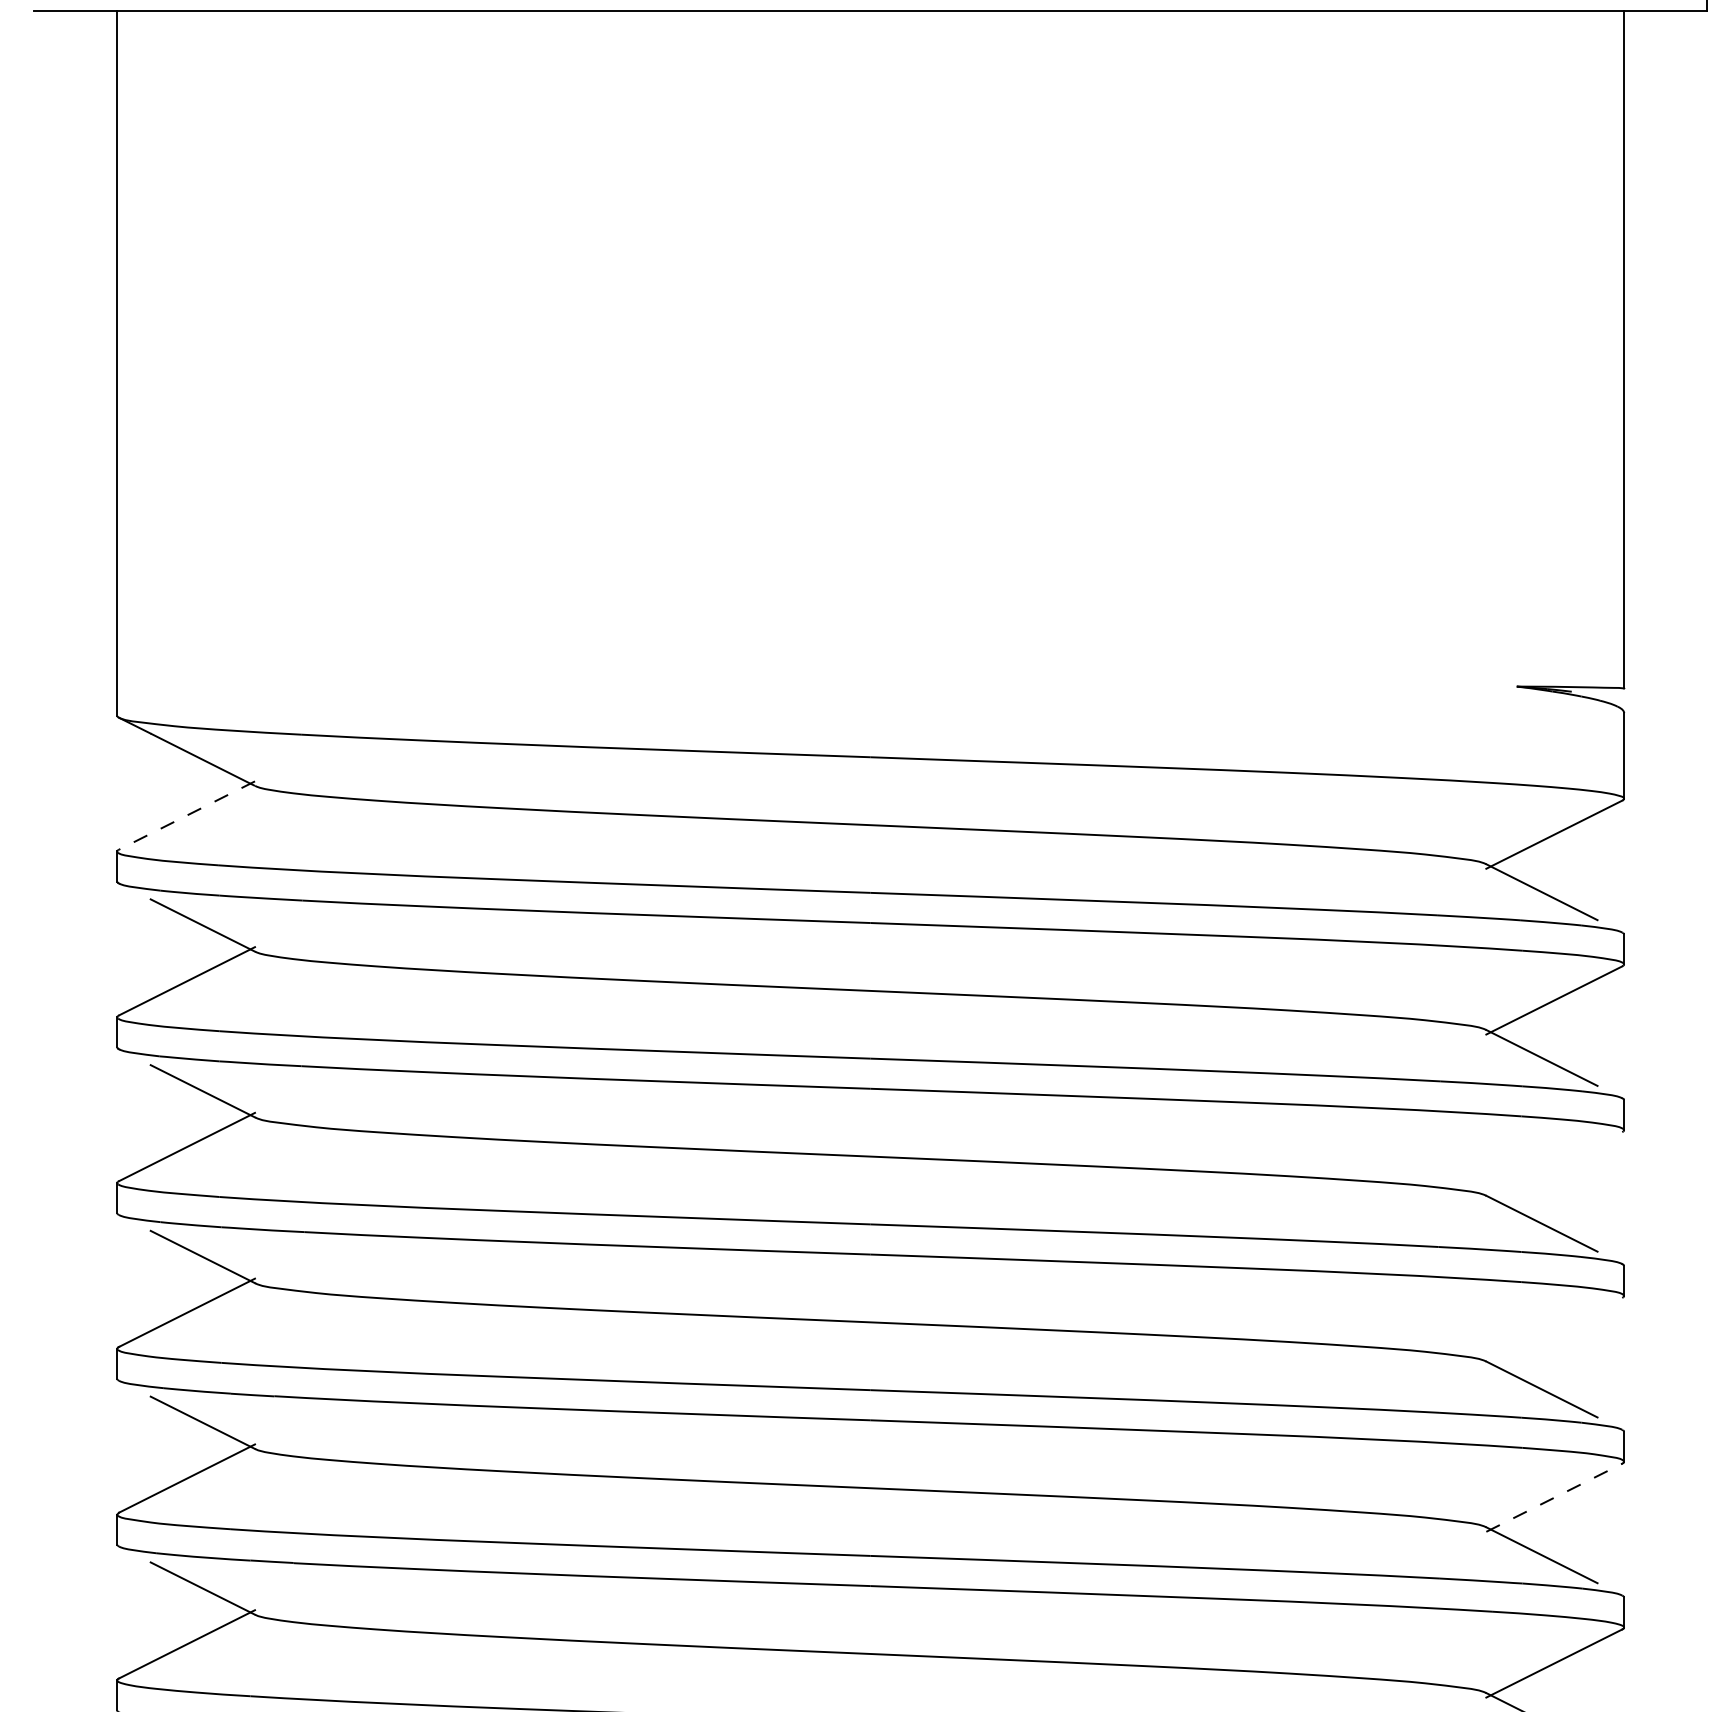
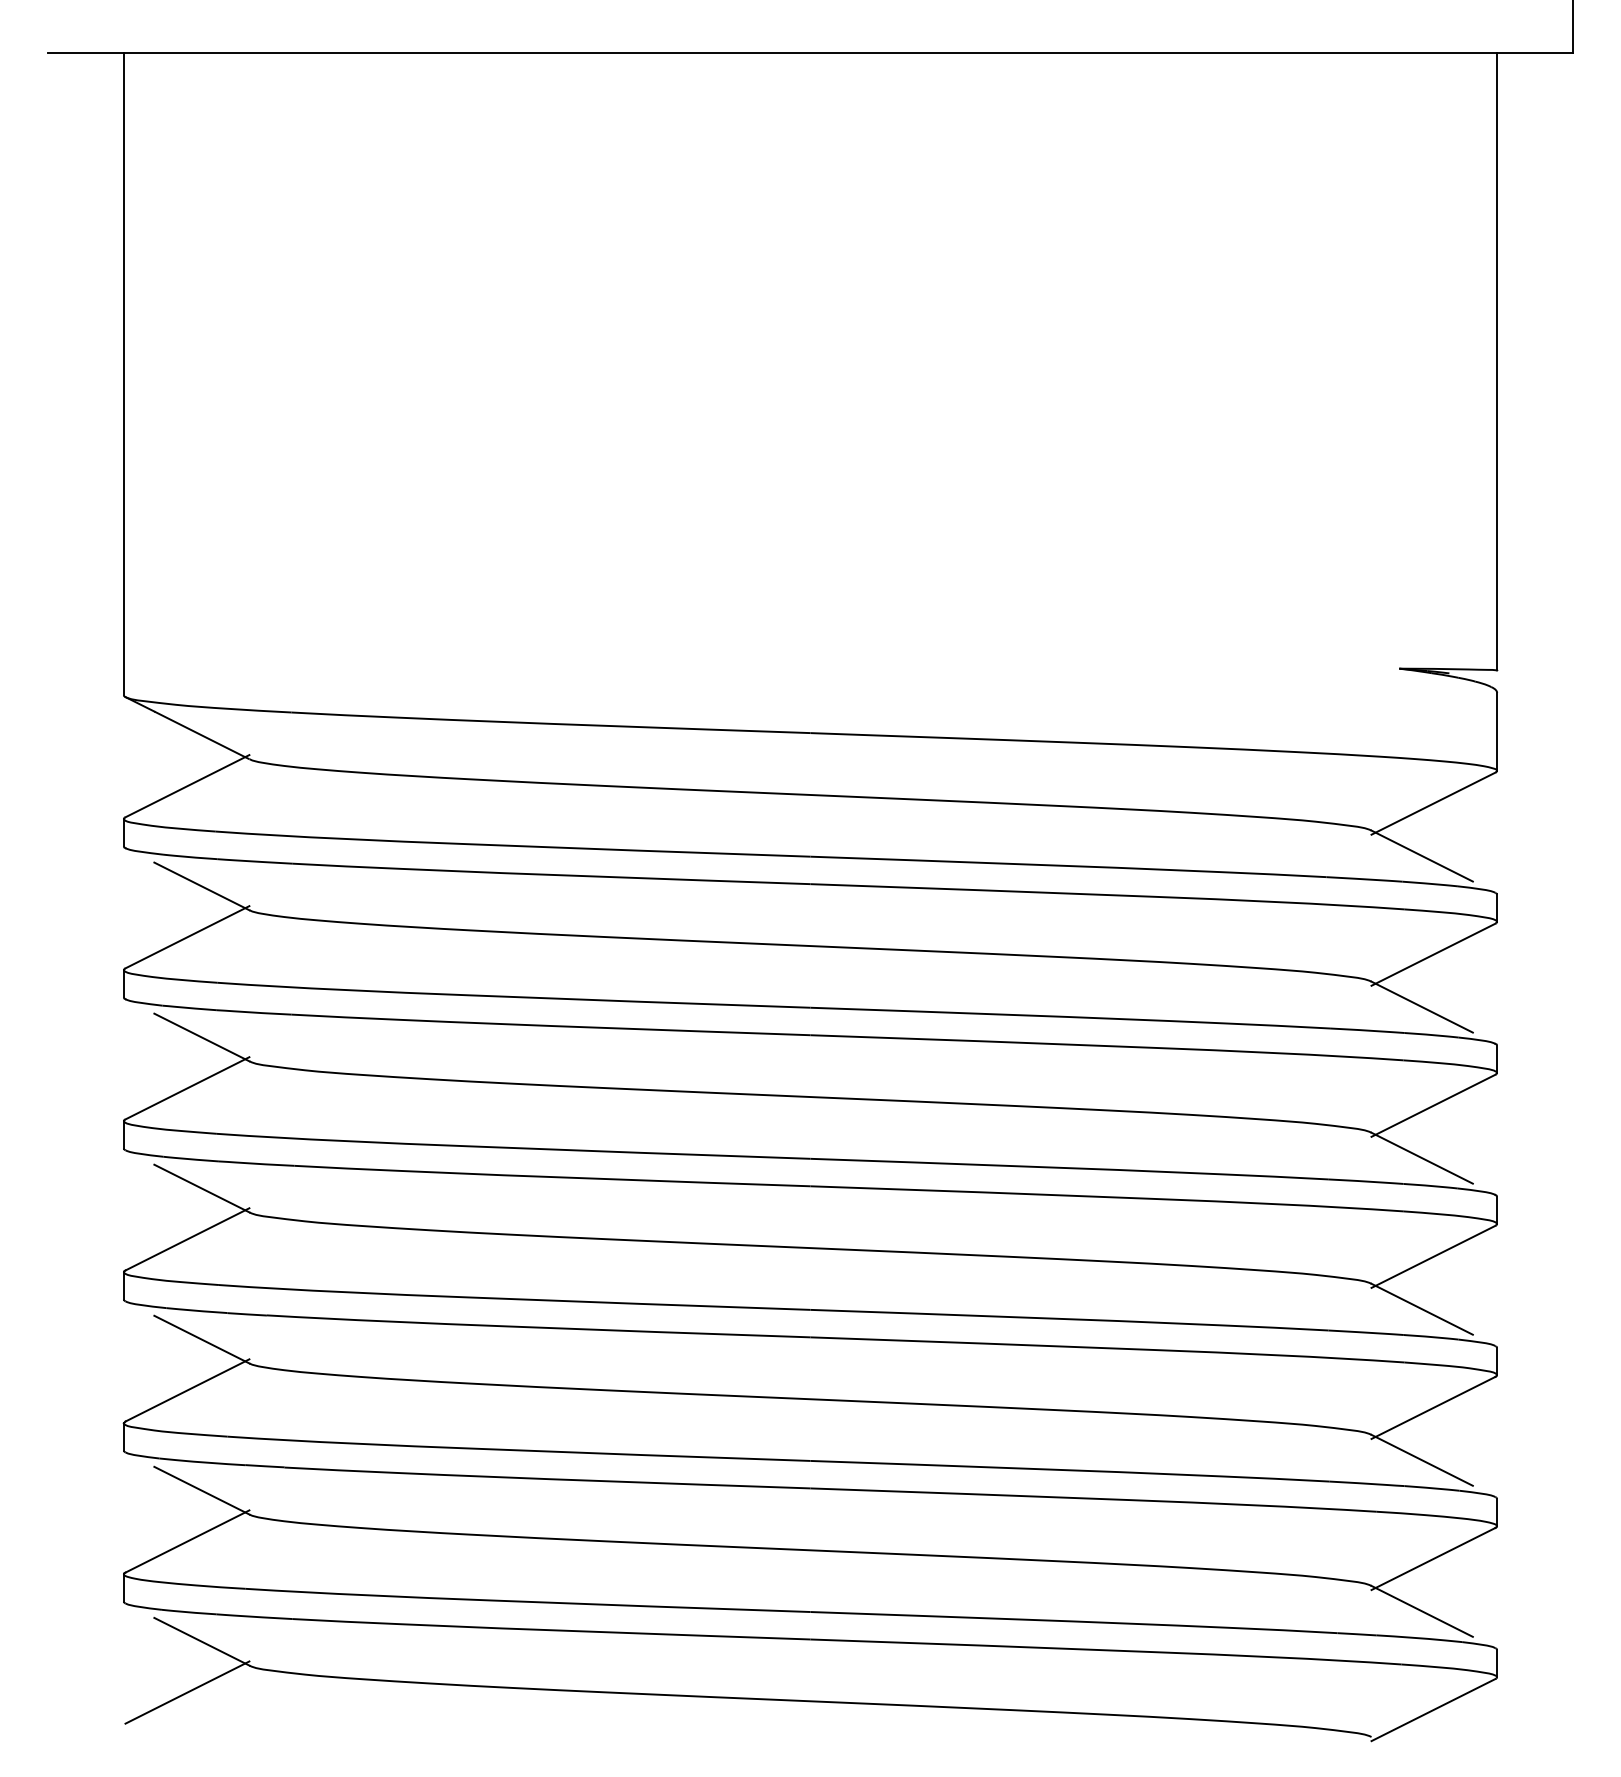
line: (187, 815) -> (187, 786), dashed -> solid
line: (1554, 1165) -> (1433, 1105), added
line: (1554, 1331) -> (1433, 1256), added
line: (1554, 1497) -> (1433, 1407), dashed -> solid

